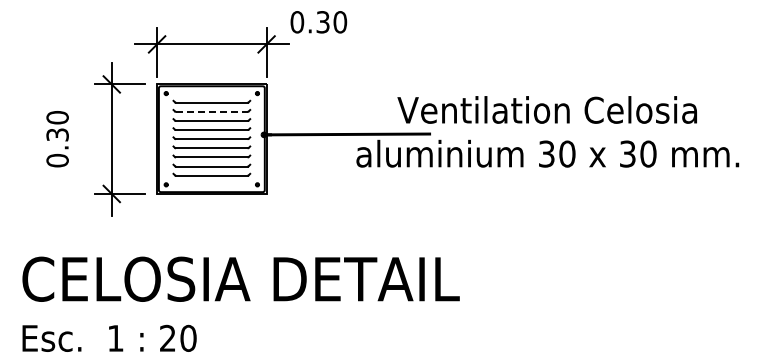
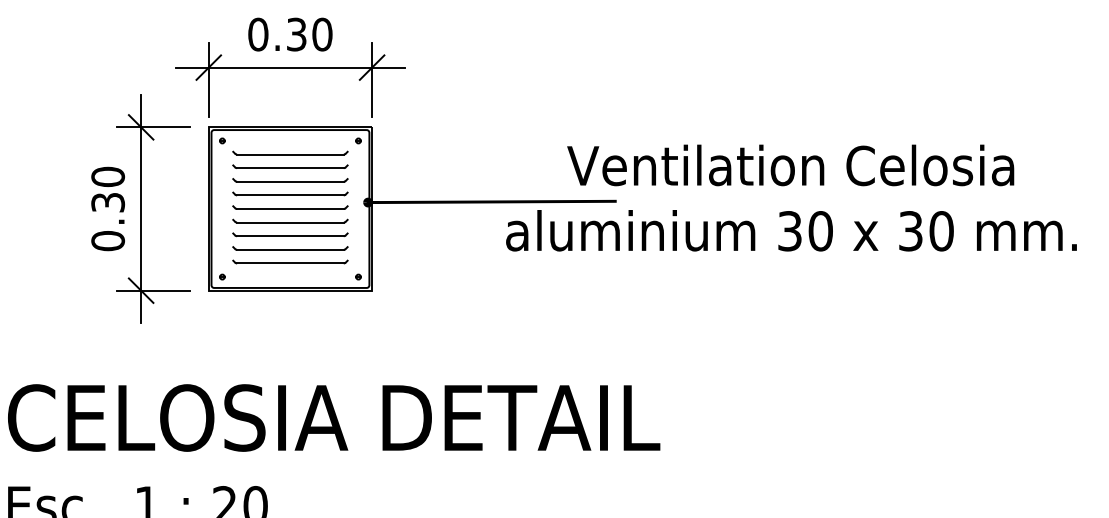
text: (318, 22) -> (289, 34), moved
line: (211, 111) -> (289, 167), dashed -> solid
text: (57, 139) -> (107, 209), moved

